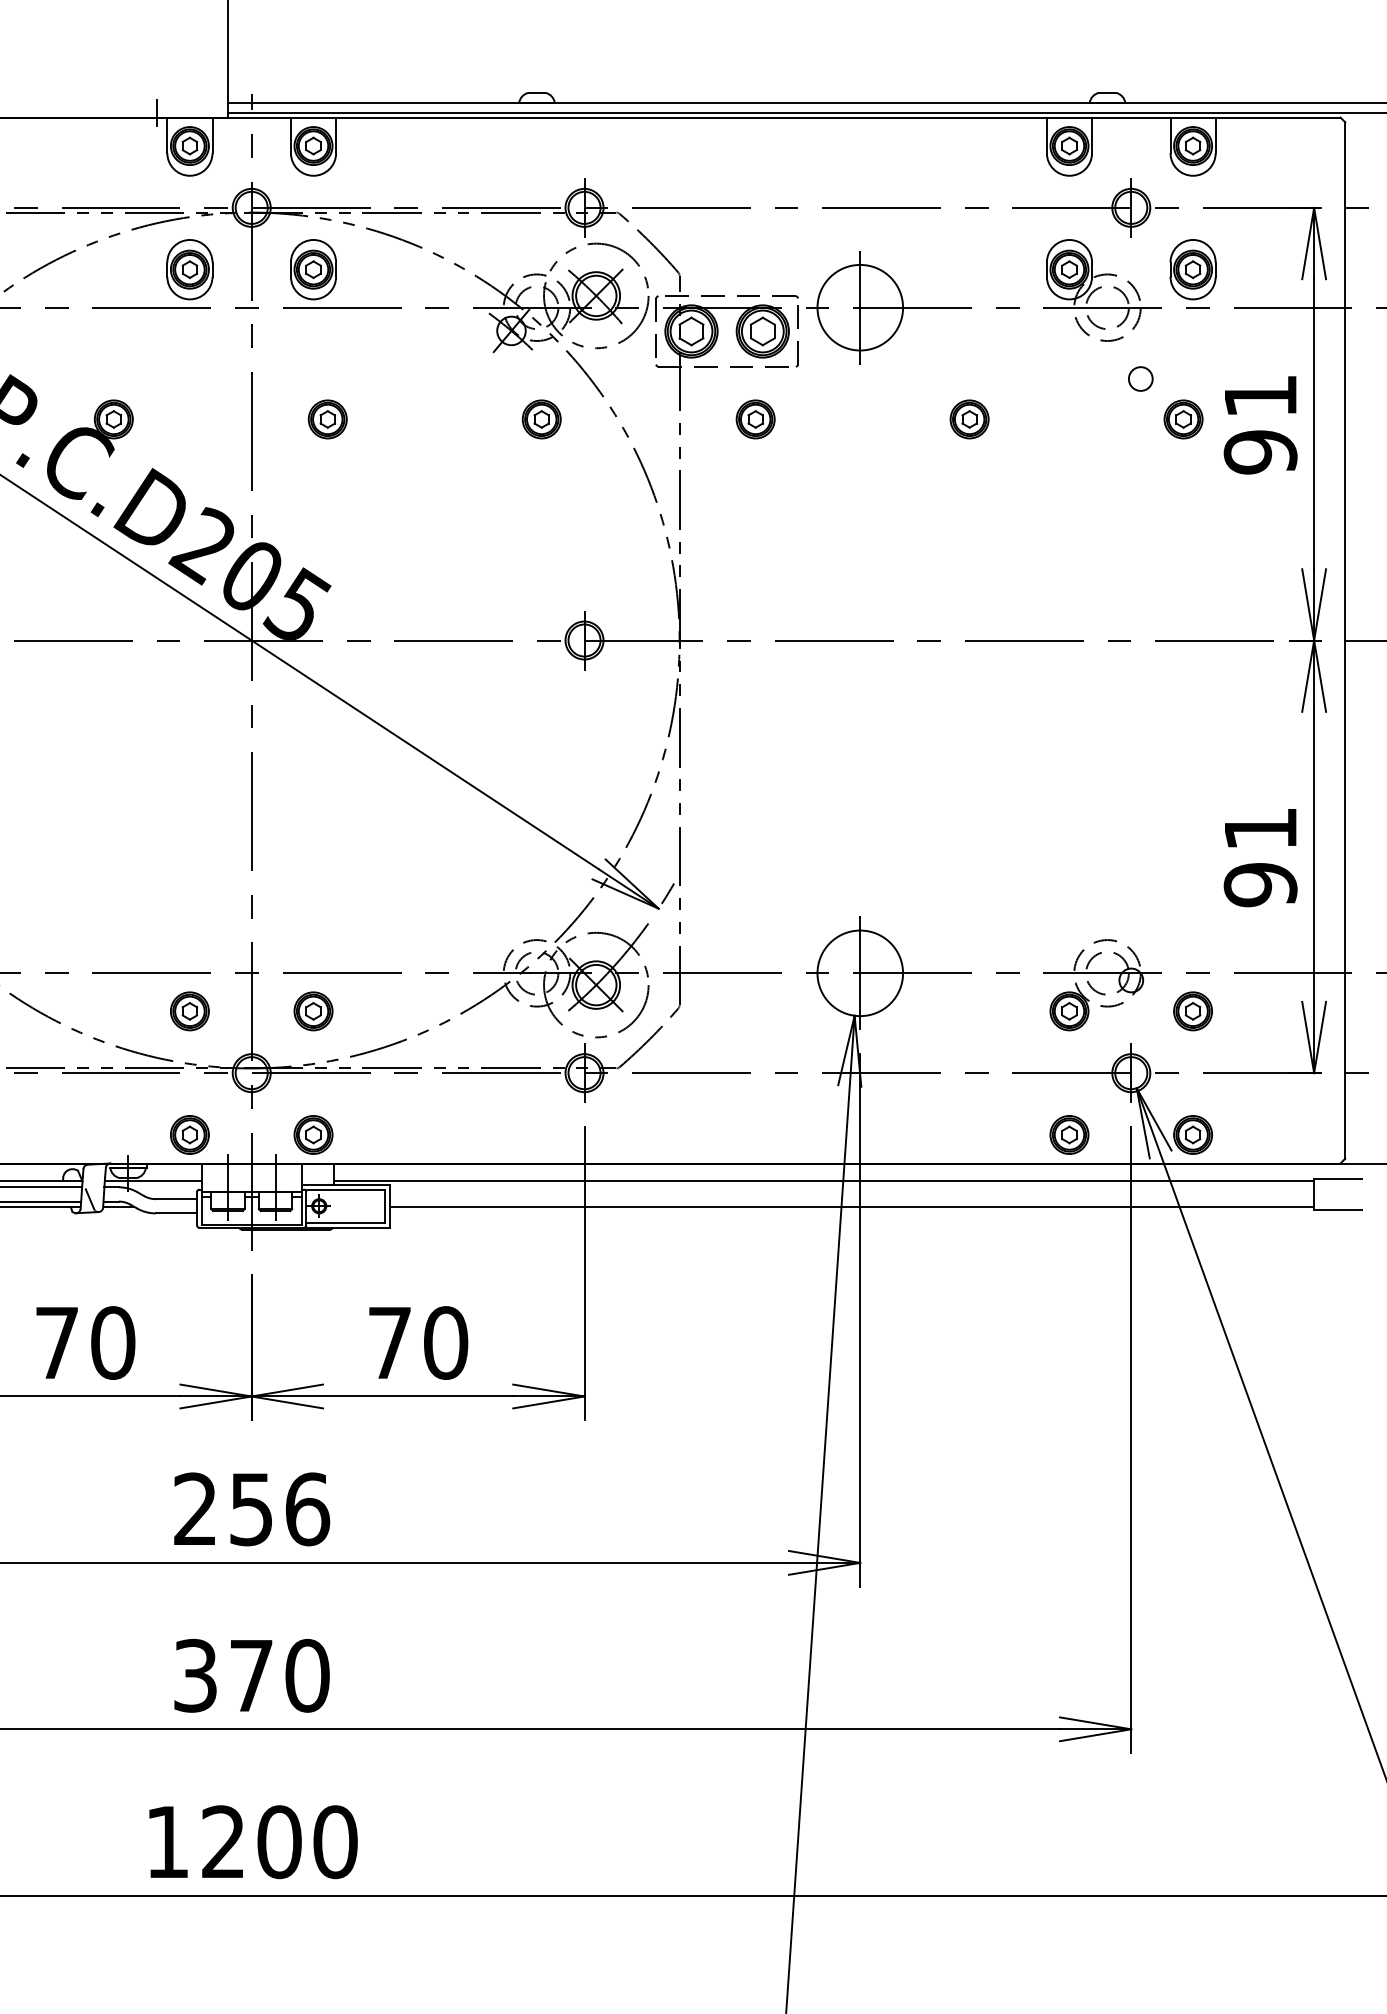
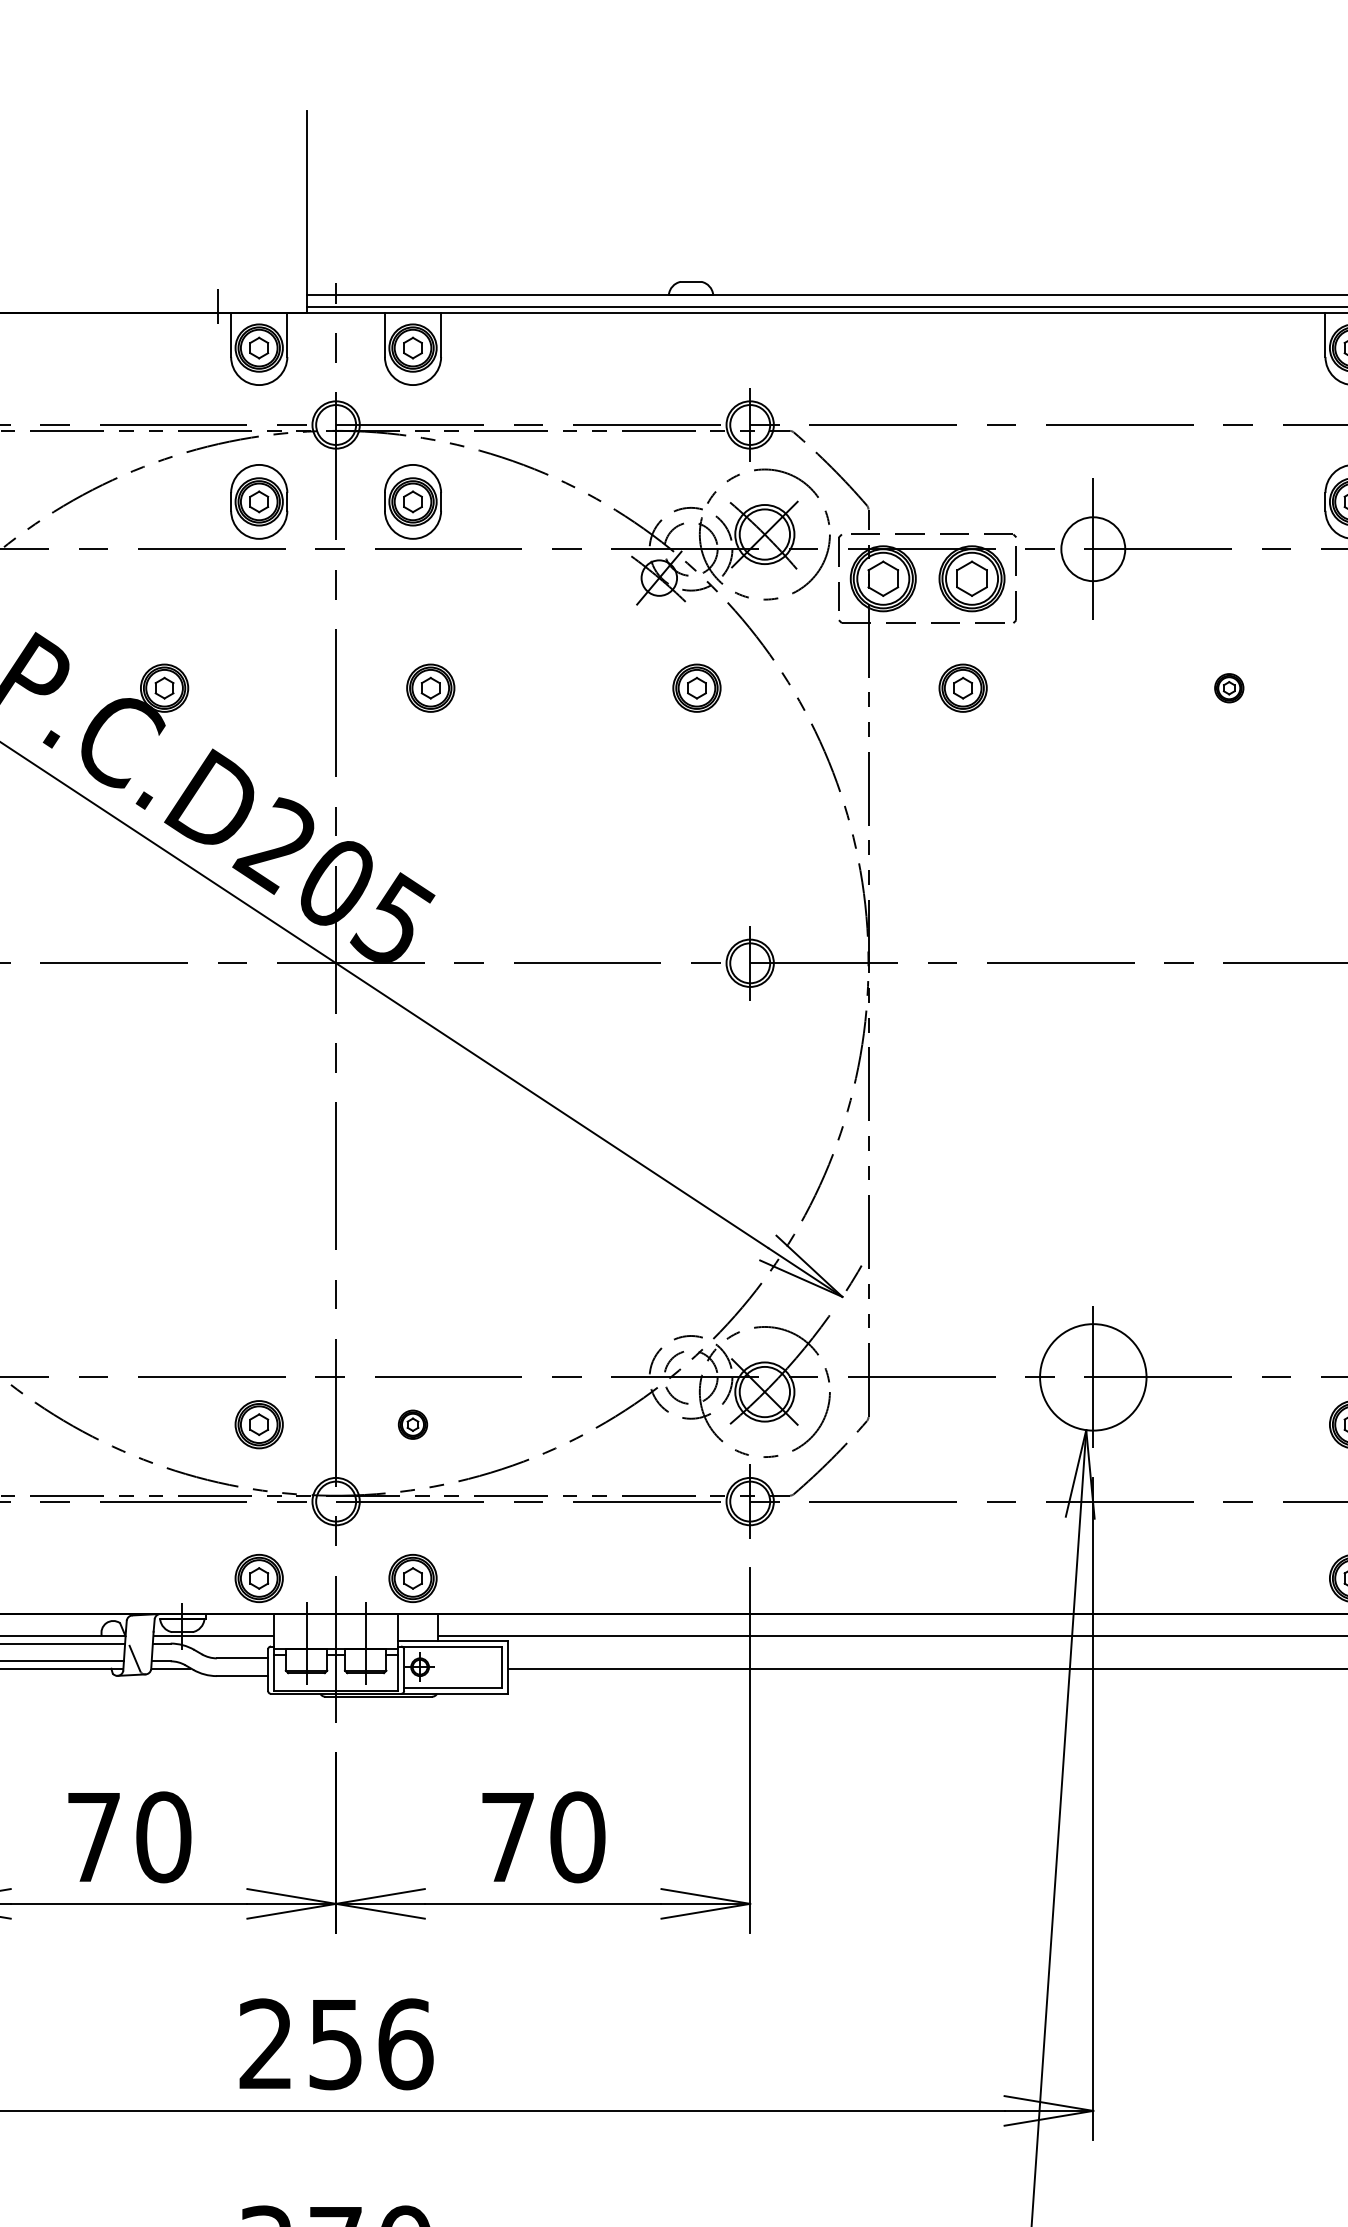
circle: (860, 307) -> (1093, 548), size x0.6
part: (969, 419) -> (1229, 688), size x0.6
part: (313, 1011) -> (412, 1424), size x0.6

